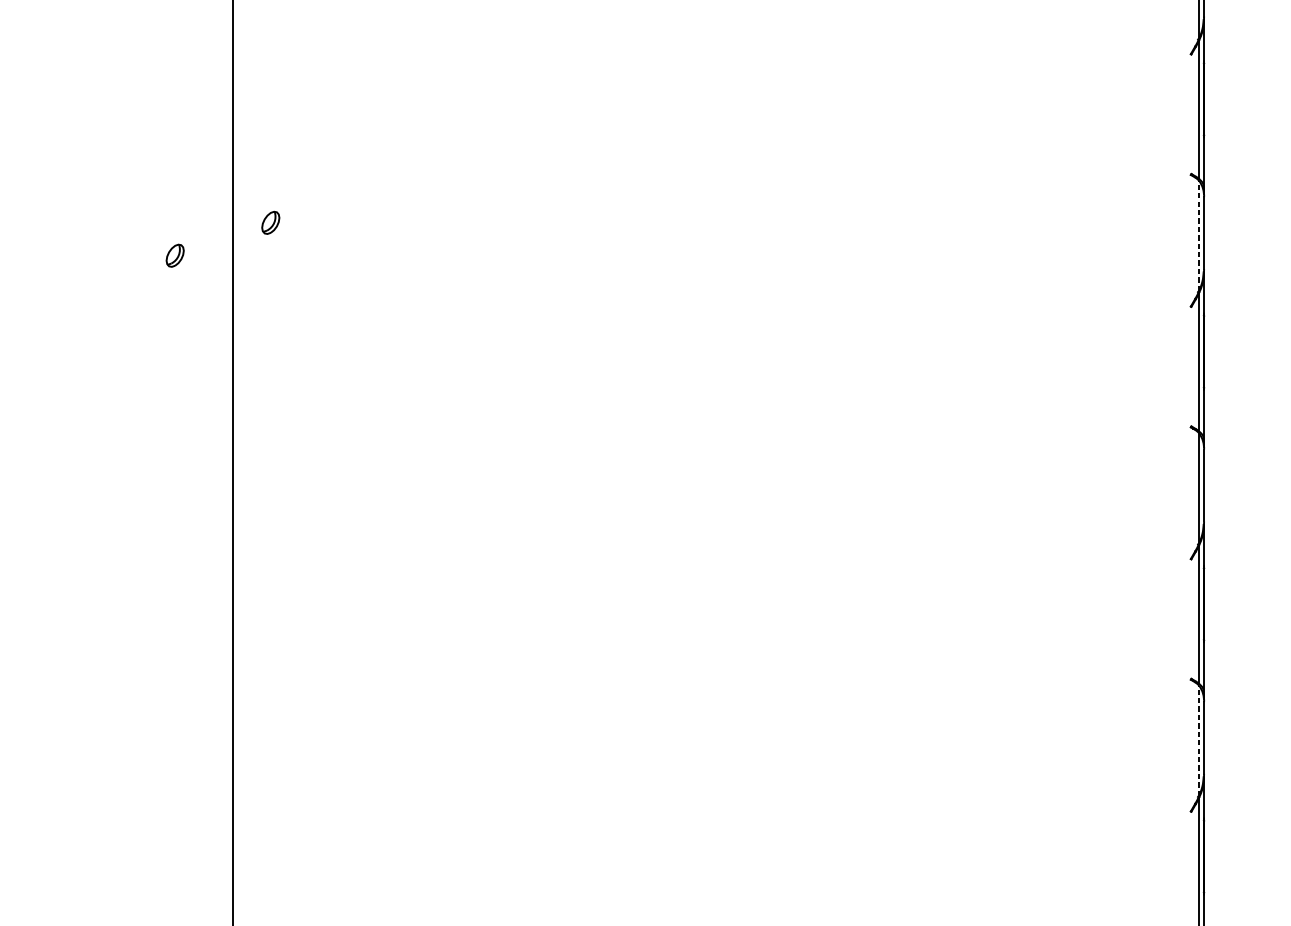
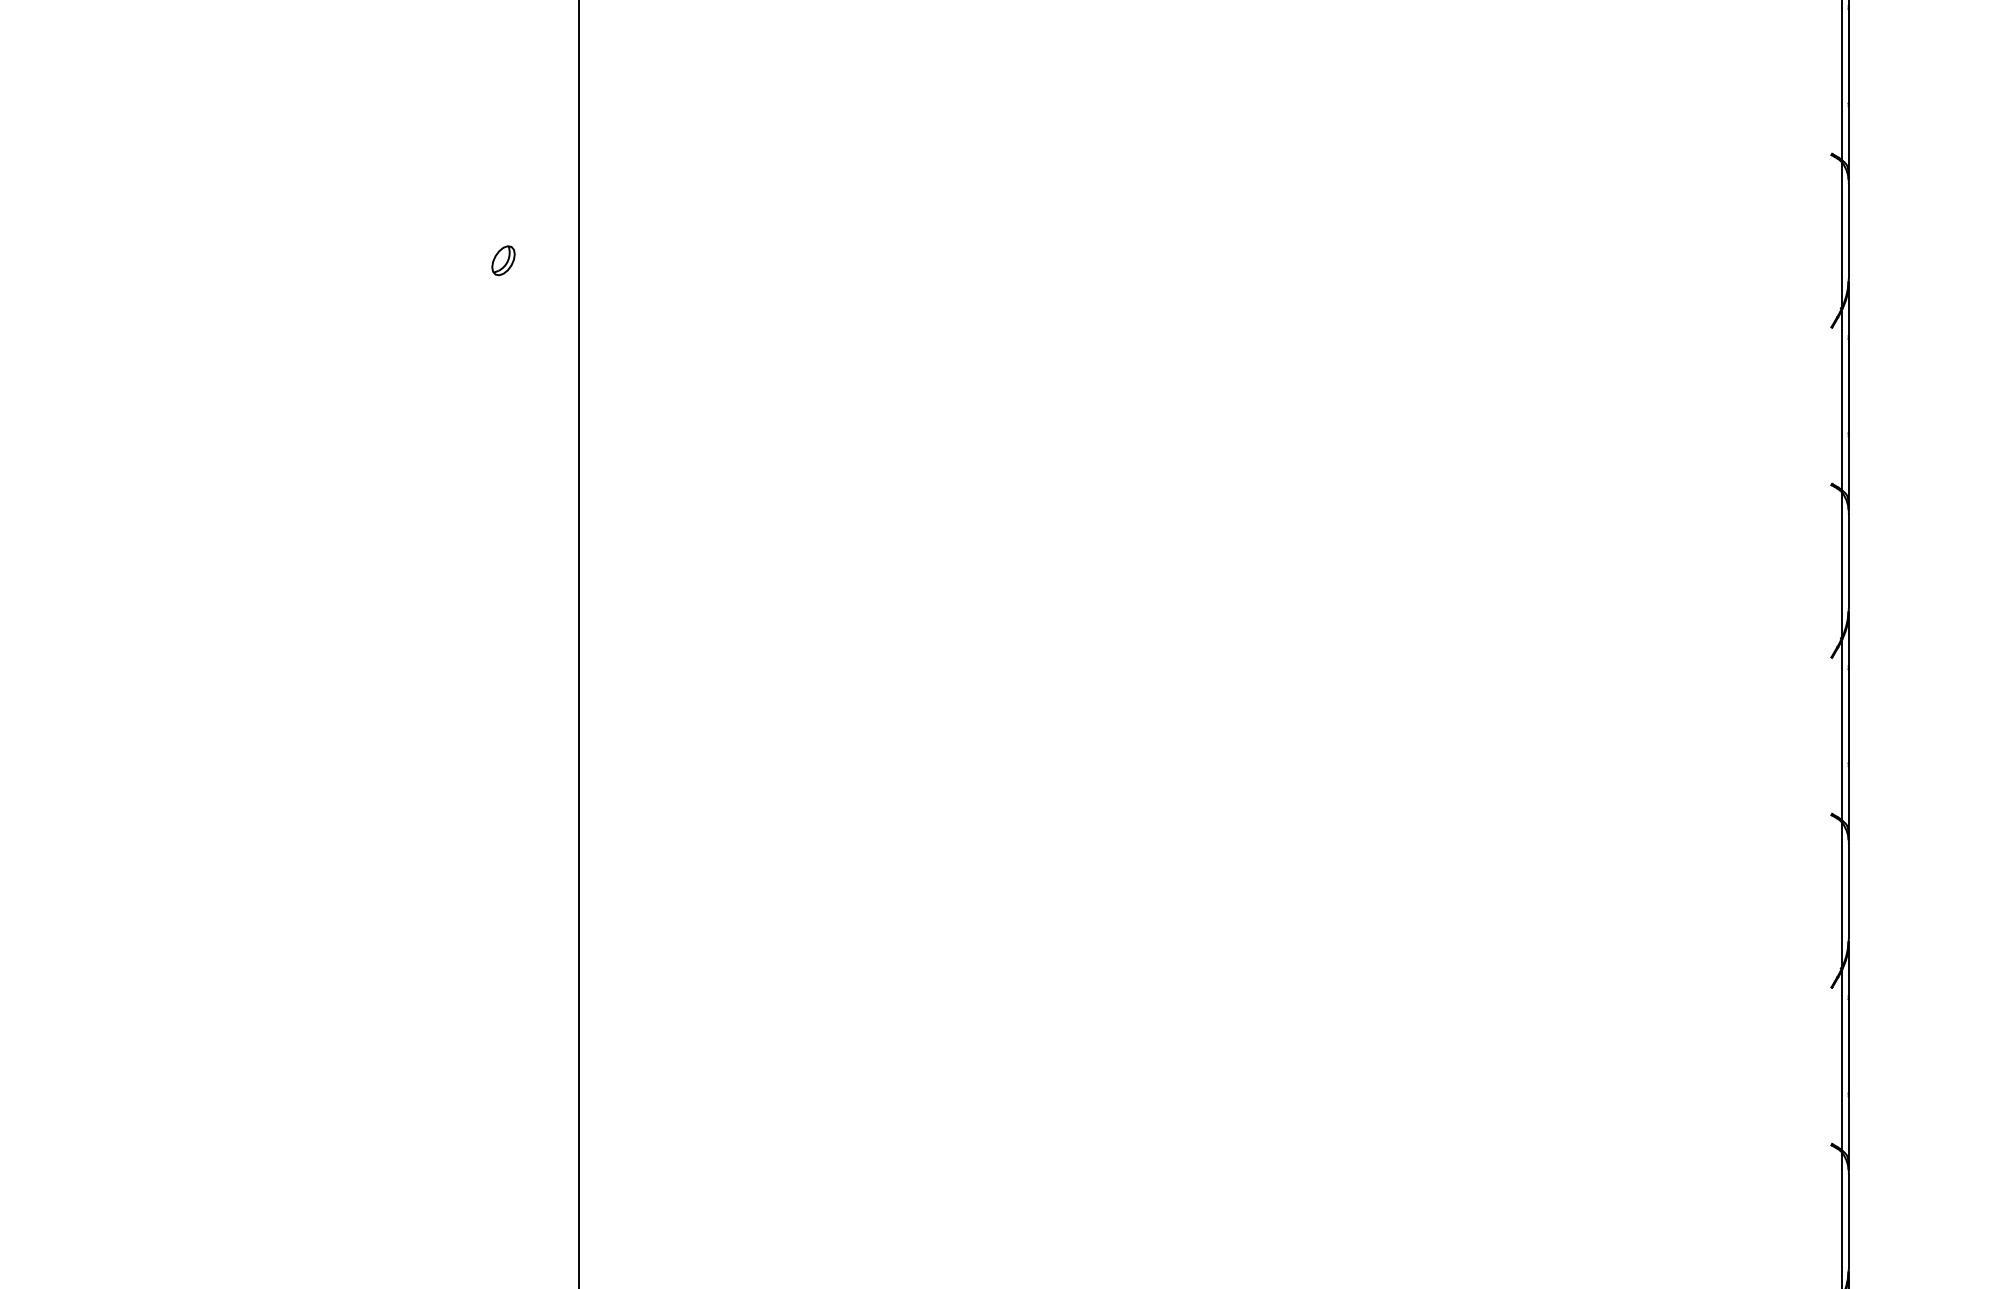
part: (270, 222) -> (628, 217), removed
line: (1199, 235) -> (1842, 234), dashed -> solid
line: (1199, 740) -> (1842, 894), dashed -> solid

